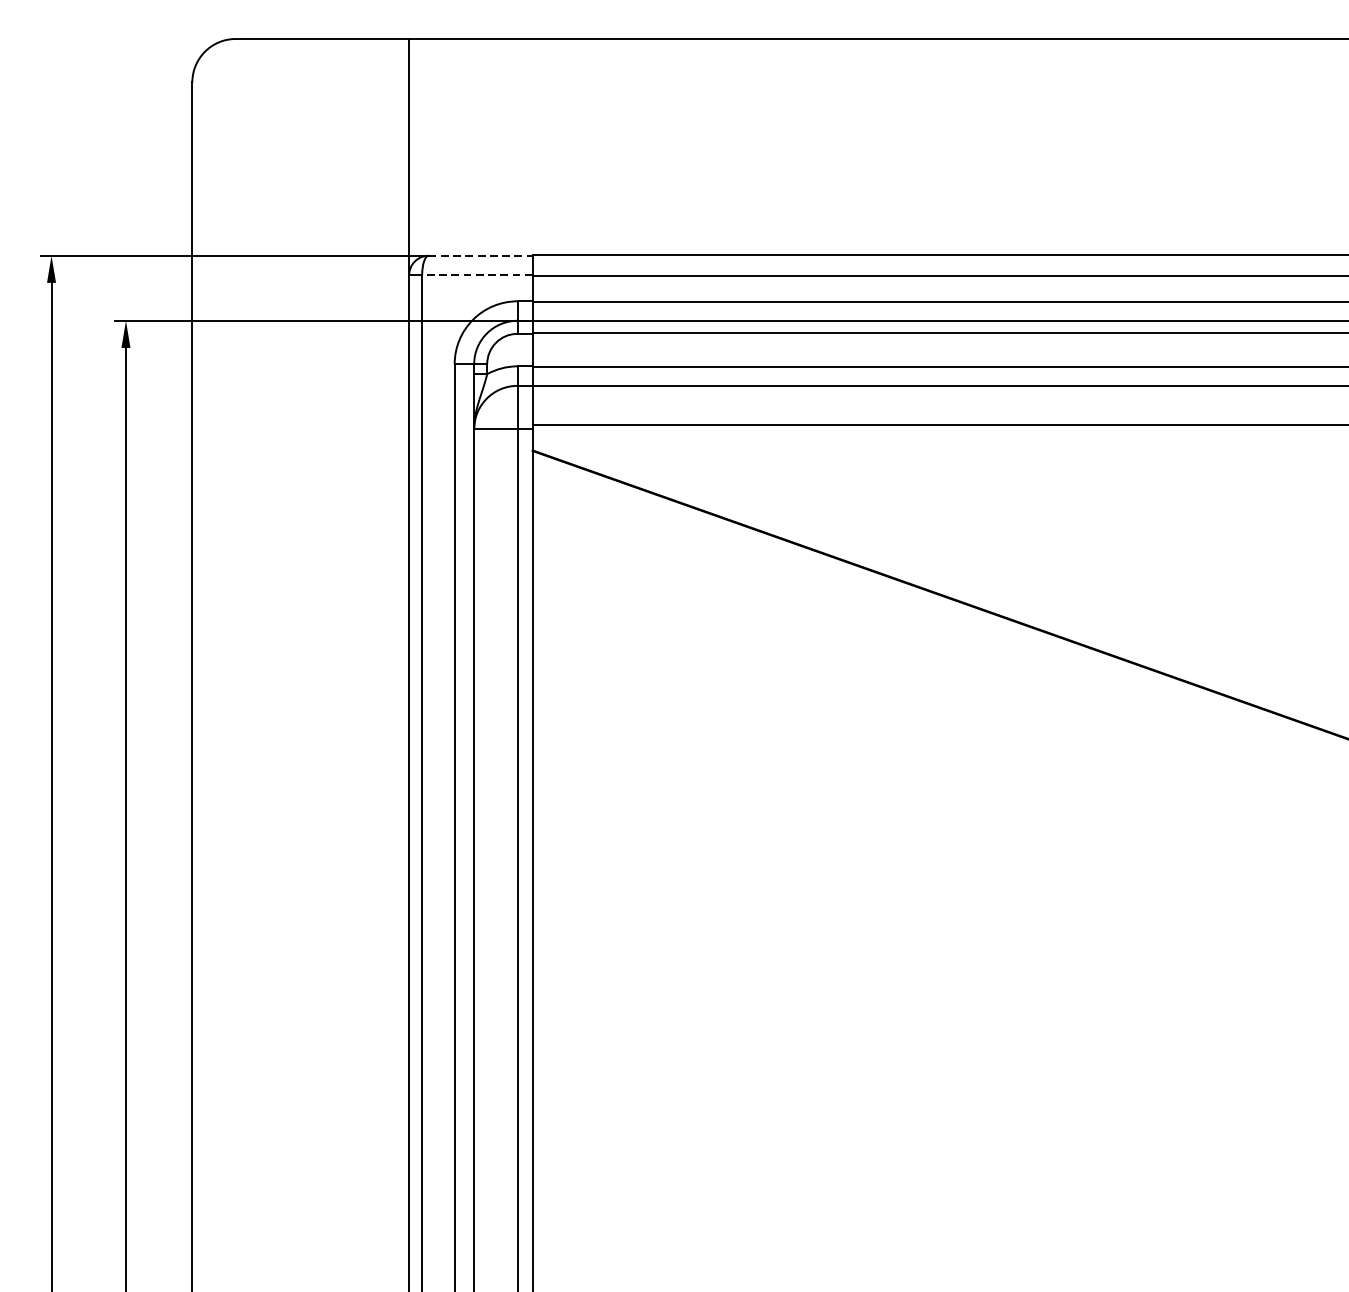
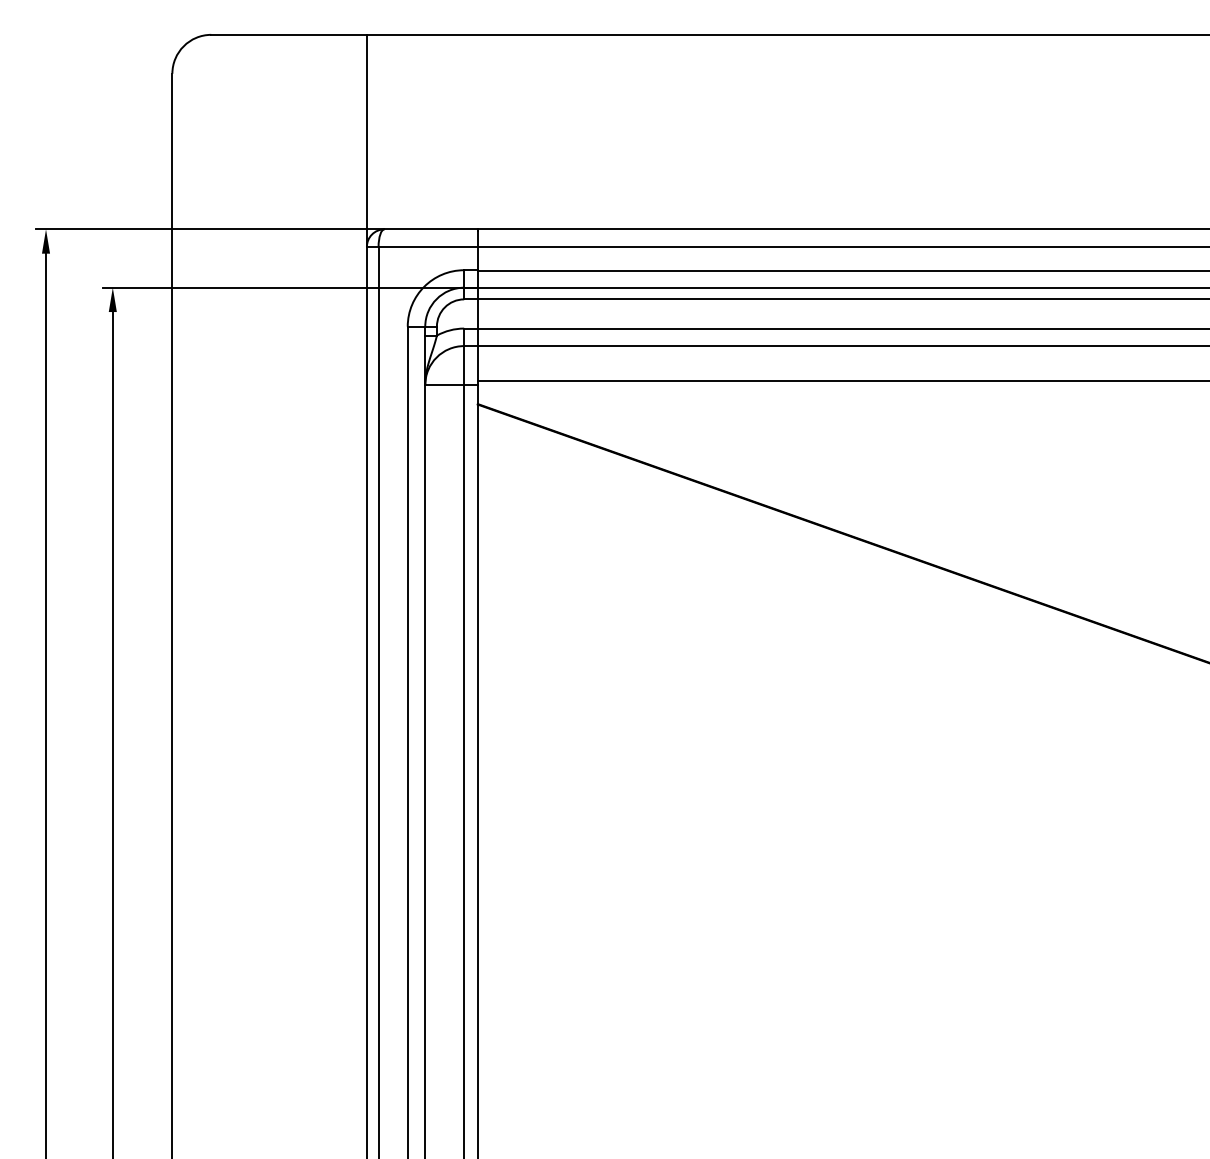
line: (481, 255) -> (431, 229), dashed -> solid
line: (477, 274) -> (428, 246), dashed -> solid

